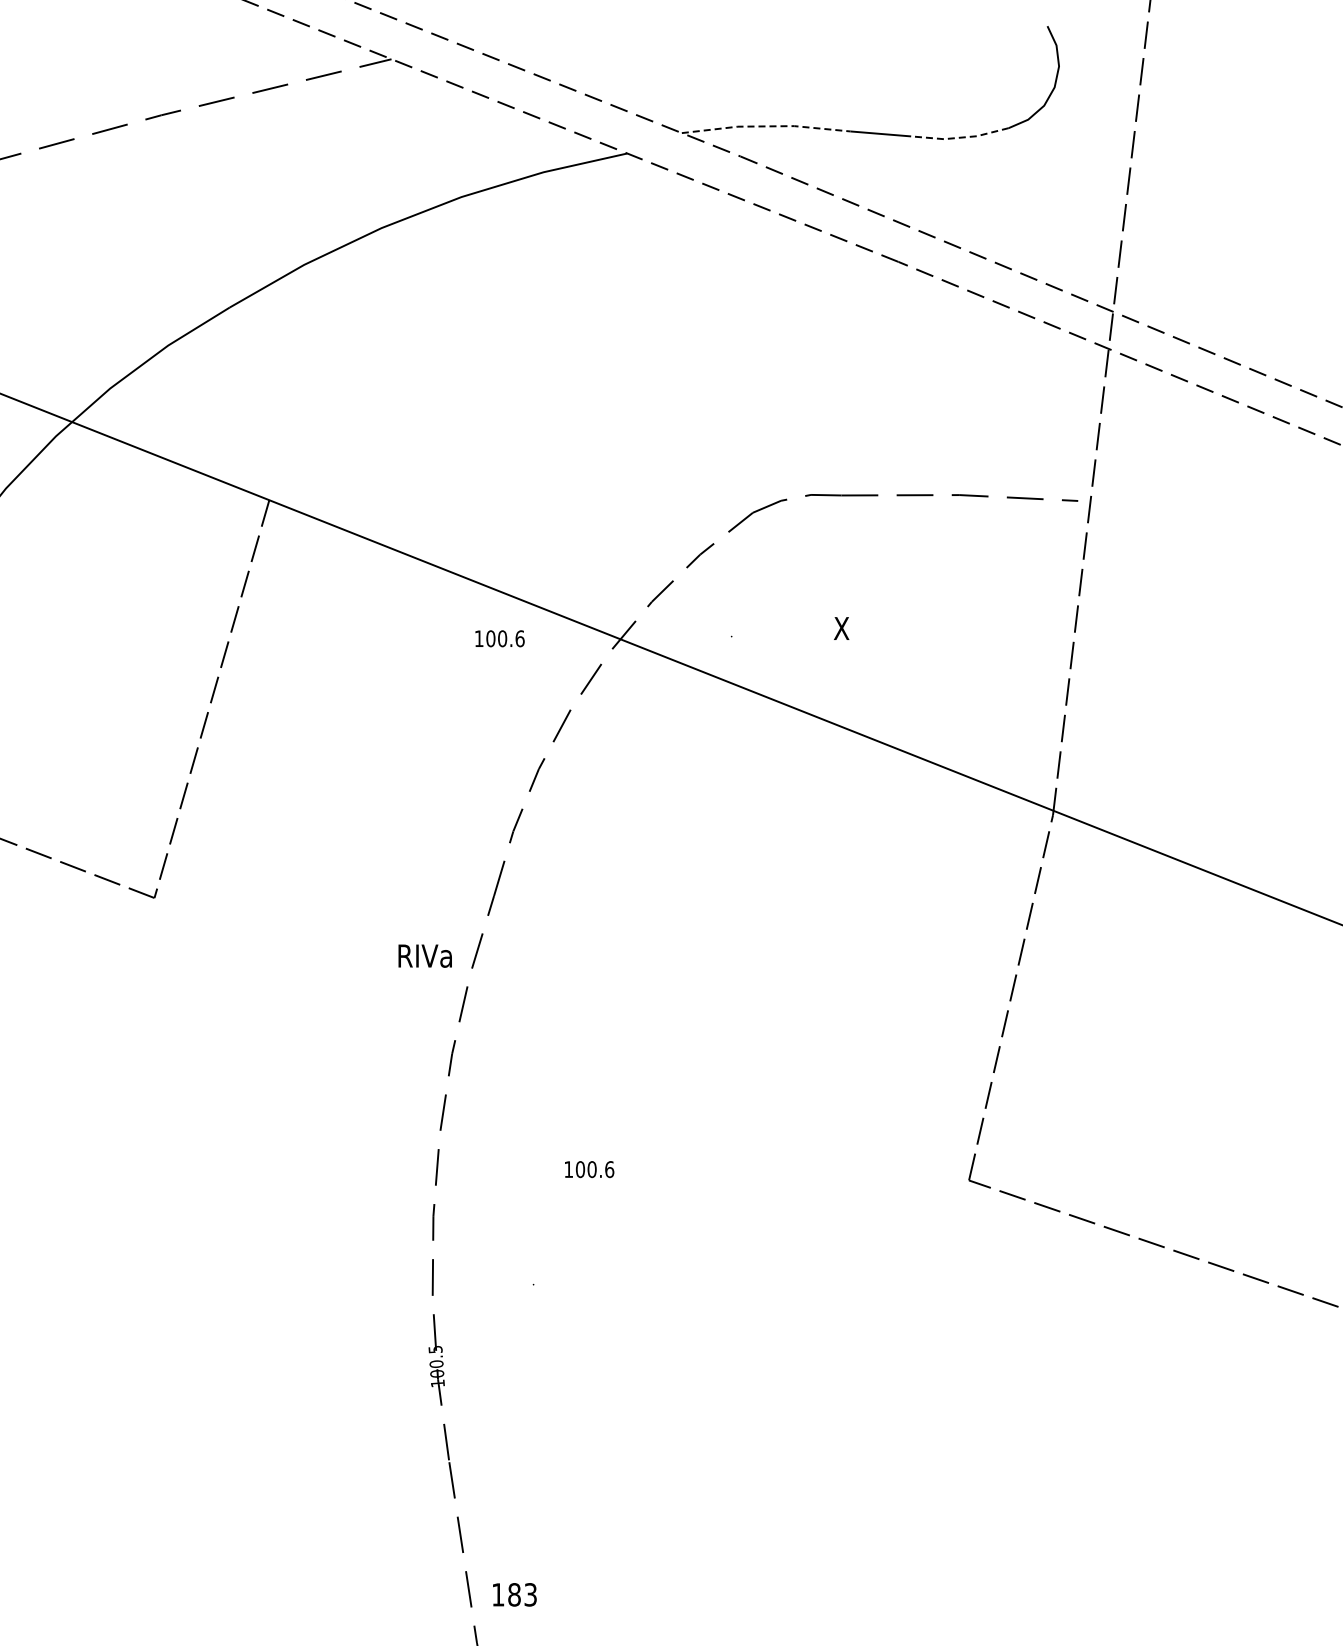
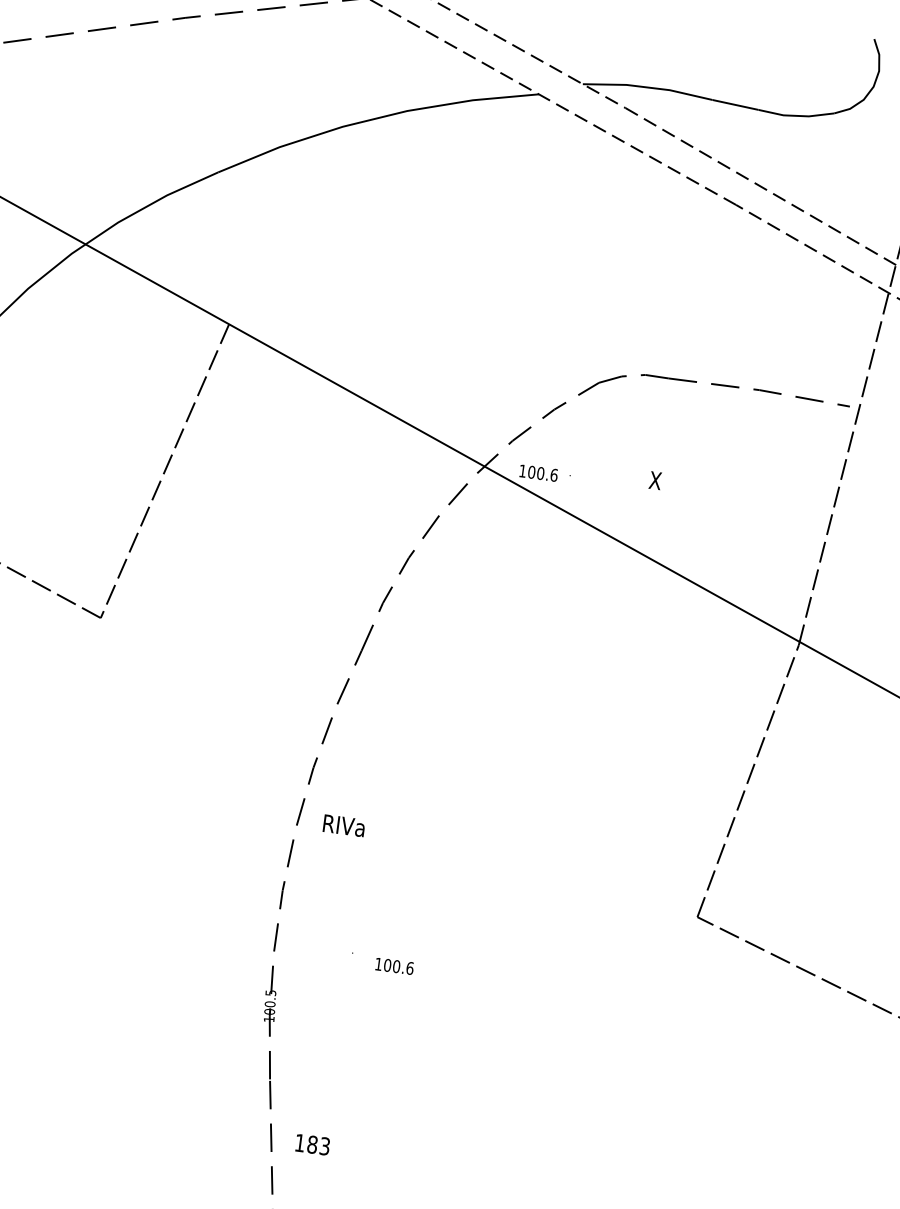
line: (766, 126) -> (648, 87), dashed -> solid
line: (959, 137) -> (795, 115), dashed -> solid
text: (499, 638) -> (538, 472), moved
text: (424, 955) -> (343, 825), moved
text: (589, 1169) -> (394, 966), moved
text: (514, 1594) -> (312, 1144), moved

